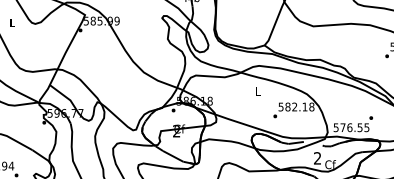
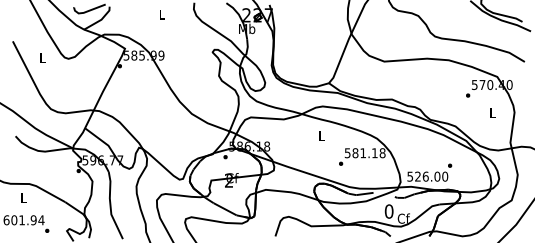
text: (294, 107) -> (362, 153), 582.18 -> 581.18
text: (354, 127) -> (431, 176), 576.55 -> 526.00
text: (317, 158) -> (388, 211), 2 -> 0

